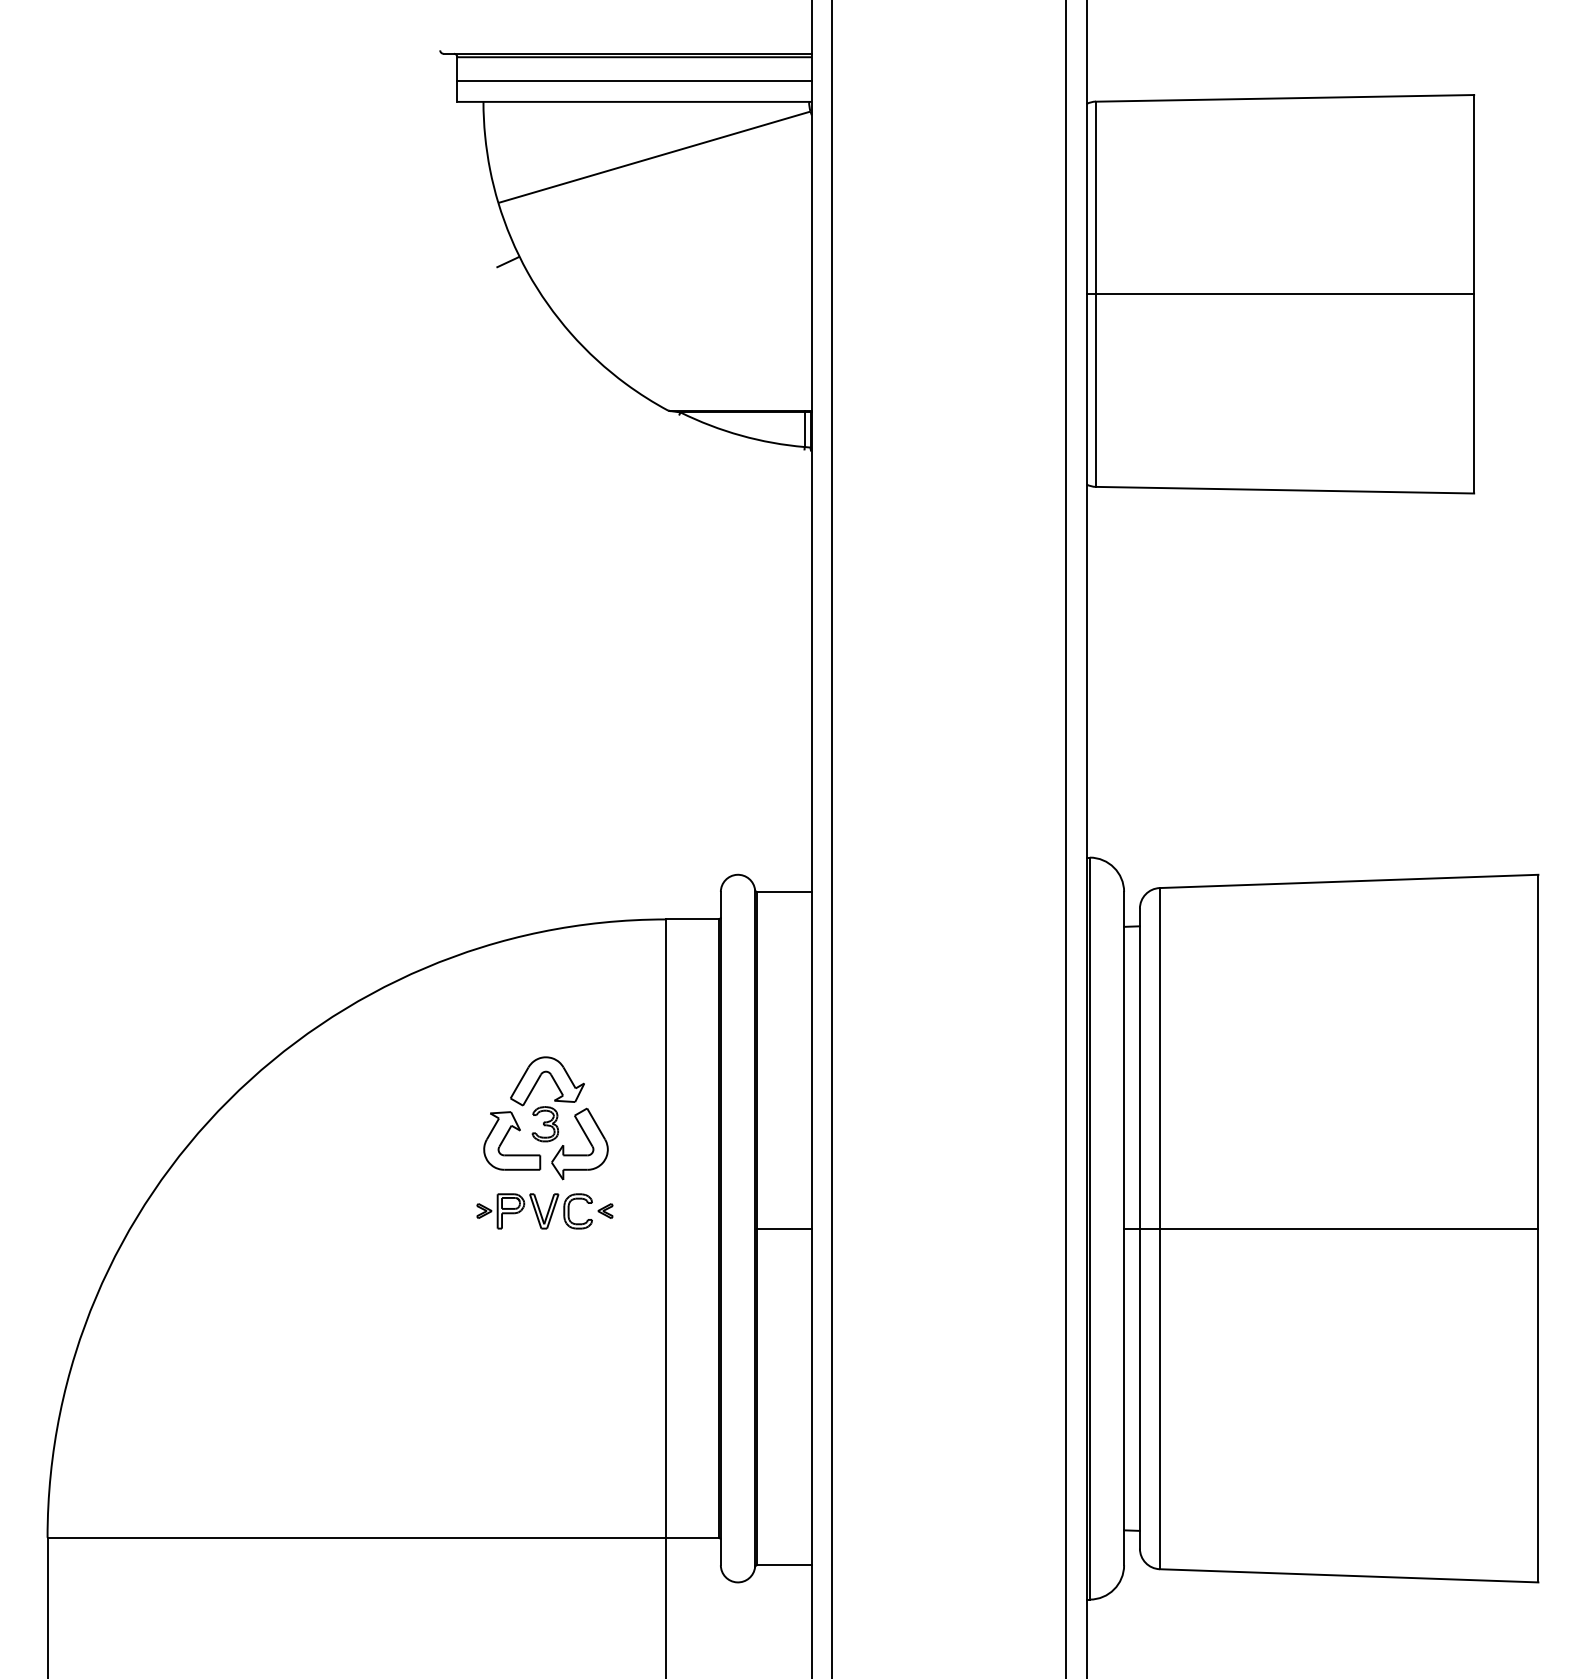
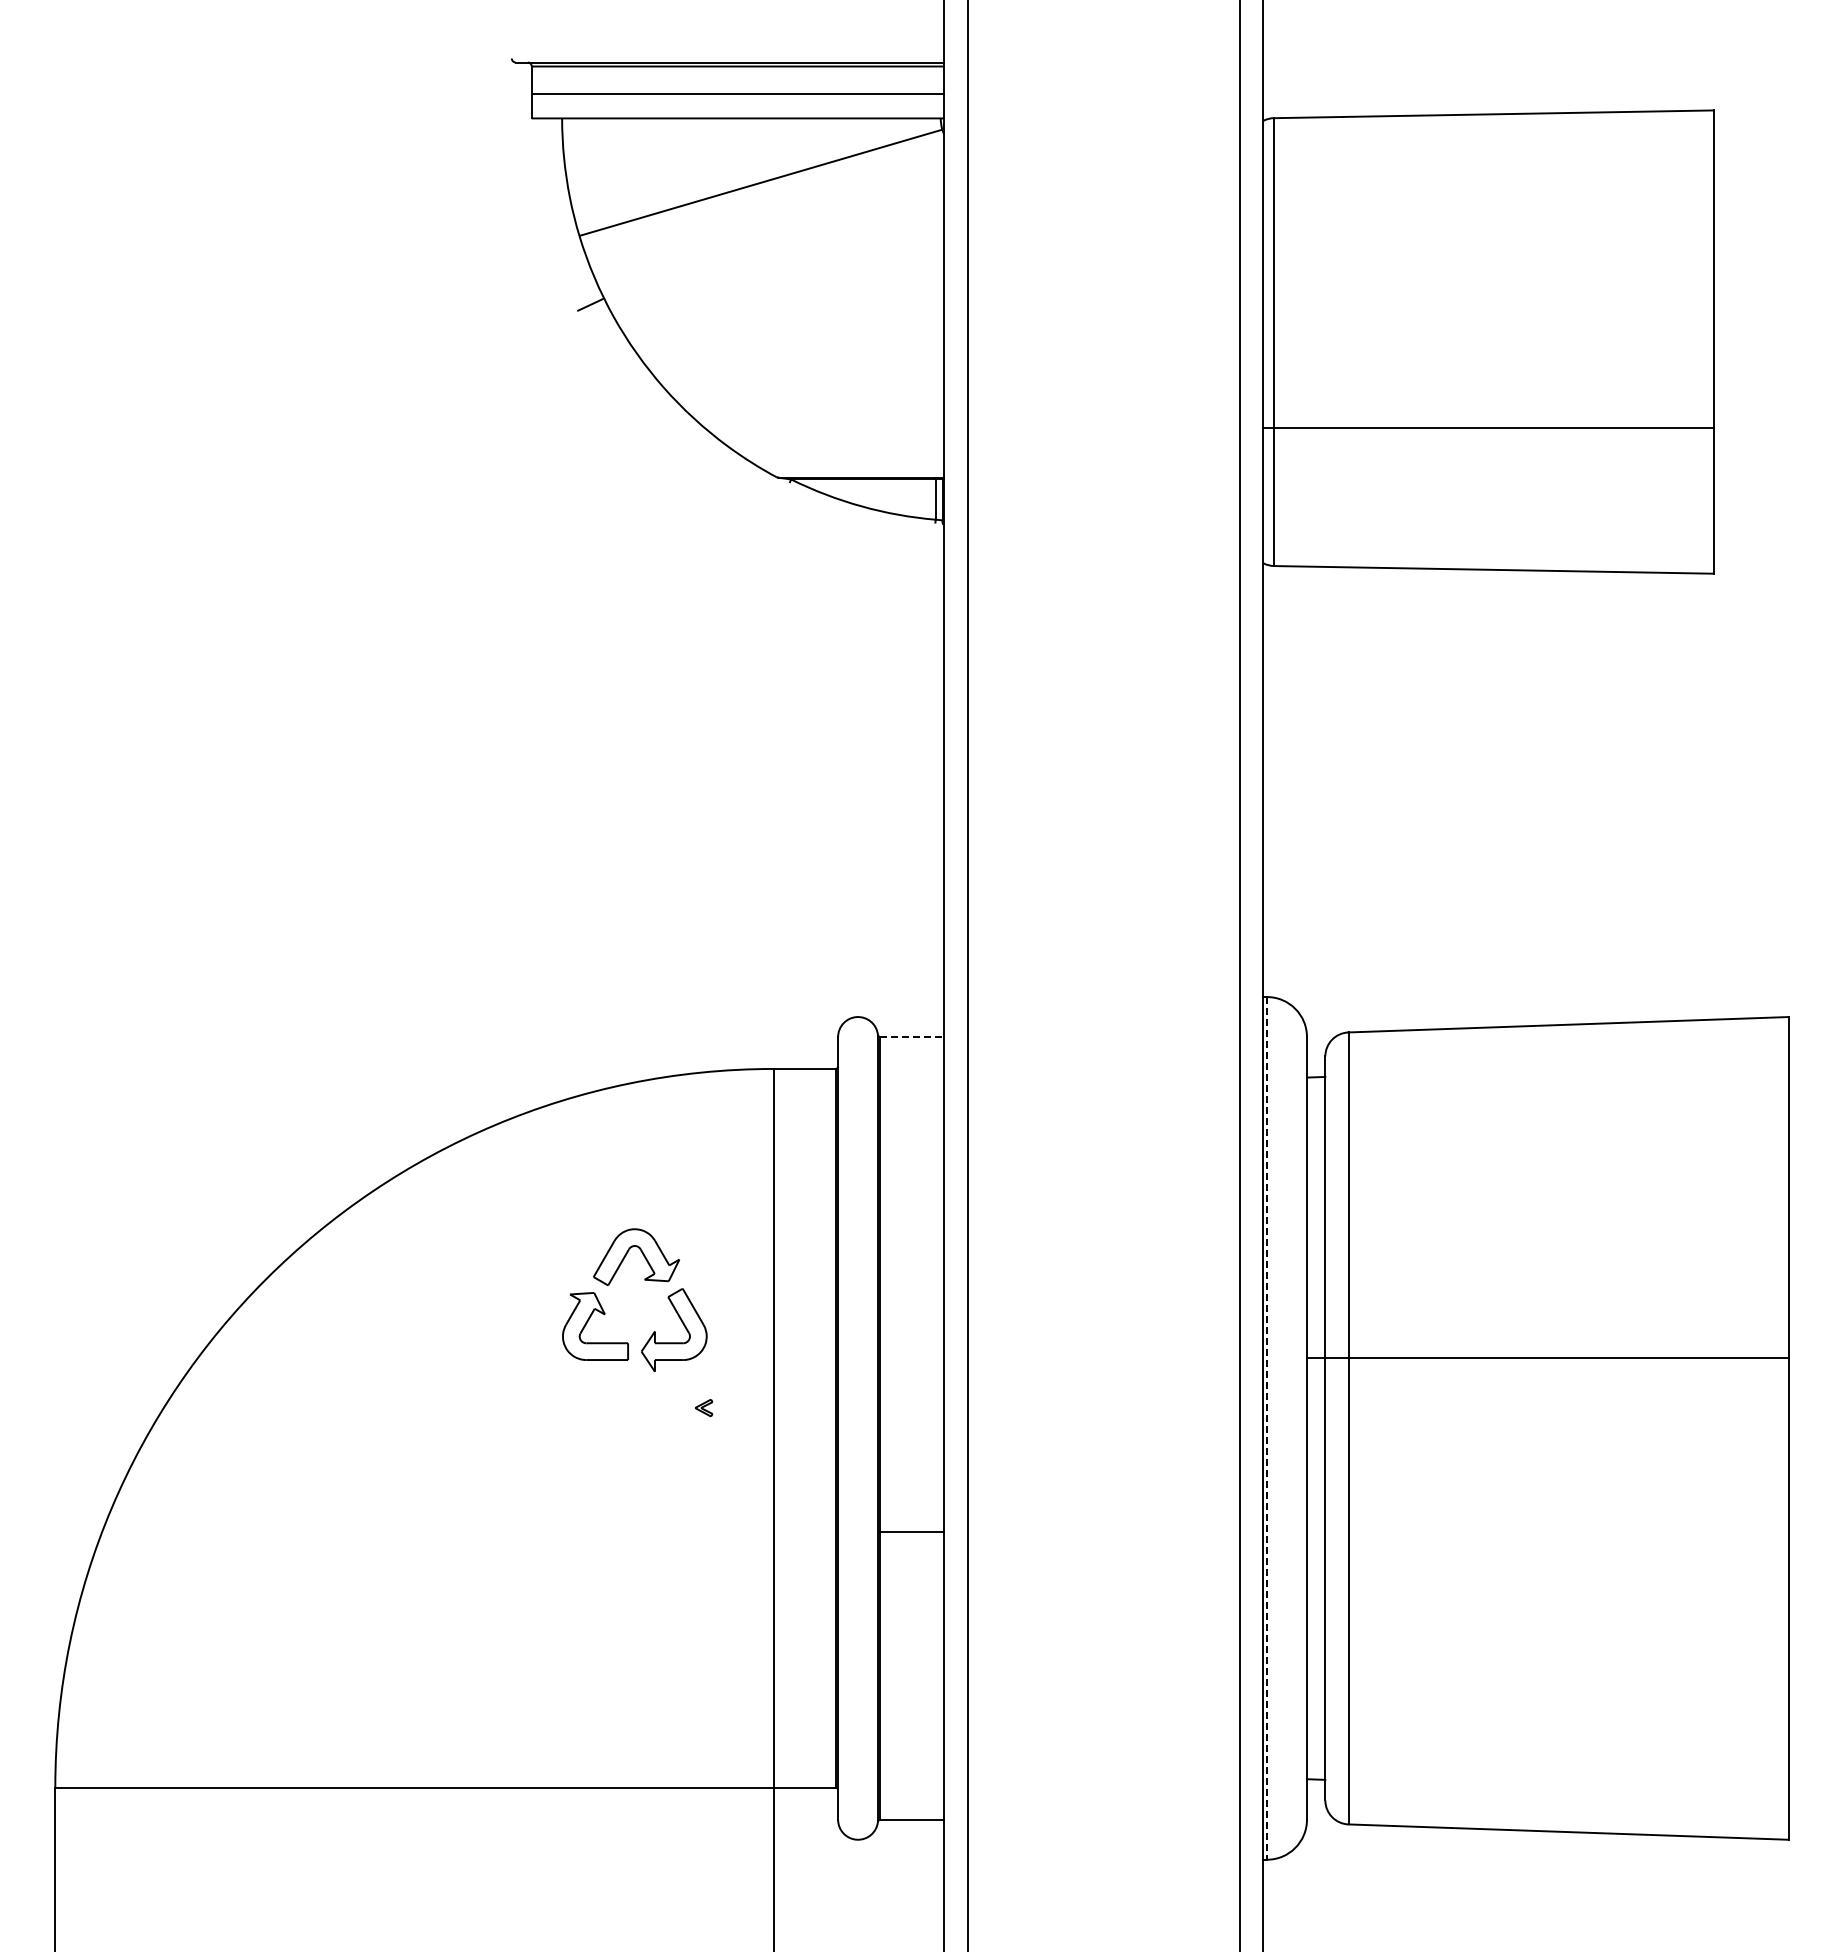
line: (1280, 294) -> (1488, 428), moved
line: (784, 892) -> (912, 1037), solid -> dashed
part: (544, 1123) -> (633, 1306), removed
part: (534, 1211) -> (621, 1408), removed
line: (783, 1228) -> (911, 1532), moved
line: (1090, 1228) -> (1267, 1428), solid -> dashed
line: (1330, 1228) -> (1547, 1358), moved

